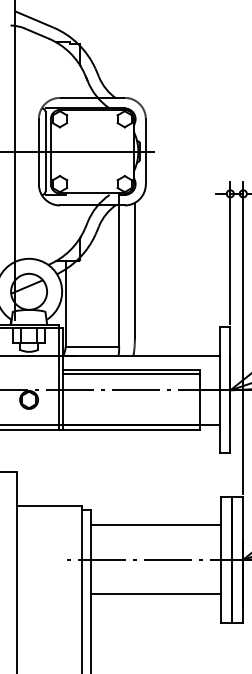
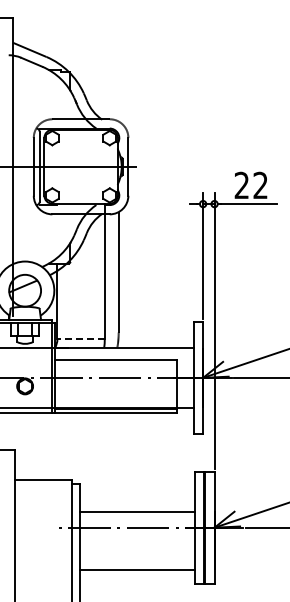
line: (92, 346) -> (81, 339), solid -> dashed
line: (131, 374) -> (115, 363), removed
line: (155, 525) -> (136, 512), moved
line: (155, 594) -> (136, 570), moved

